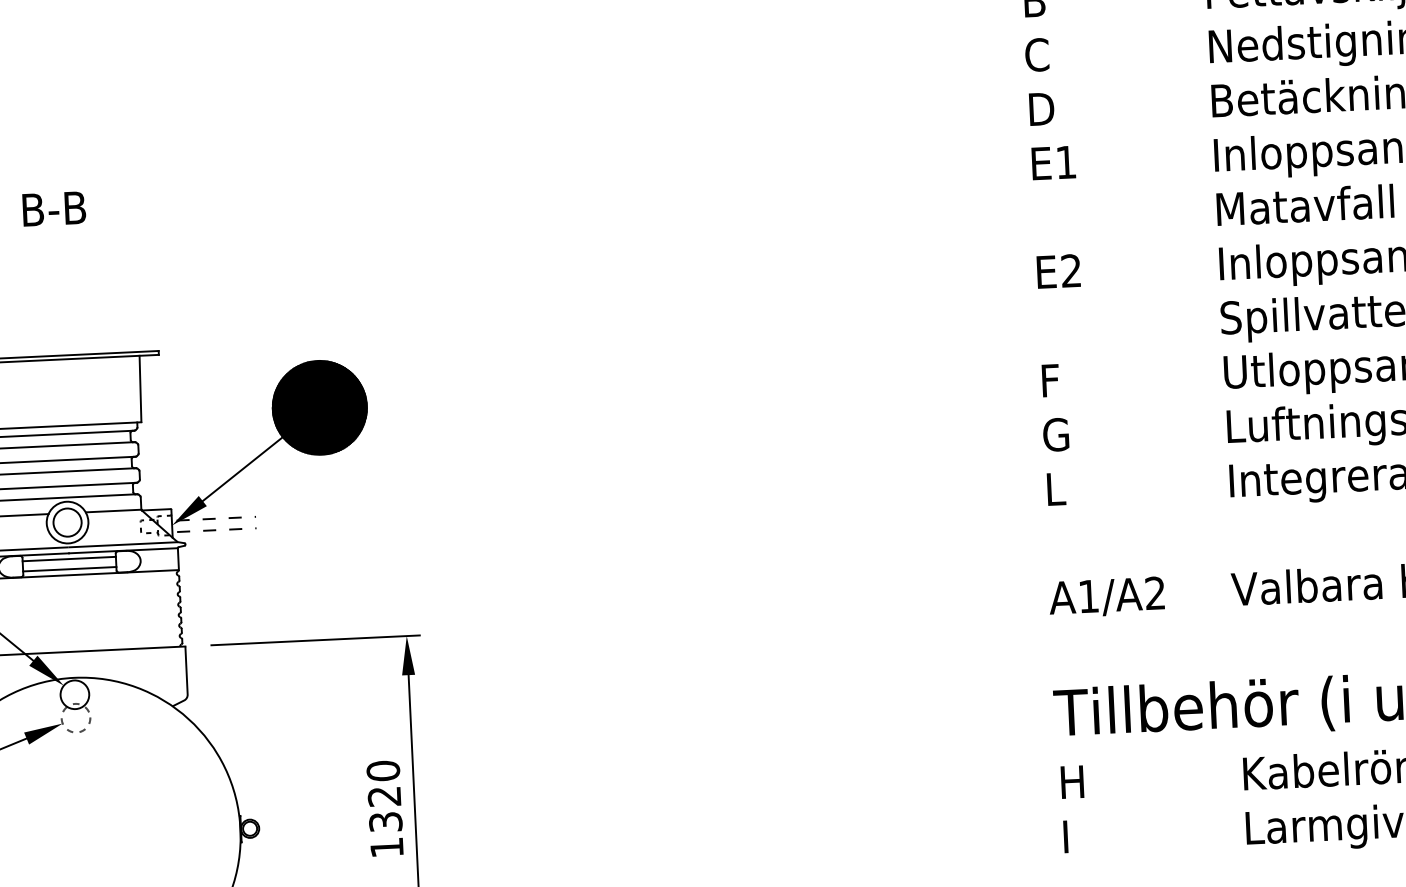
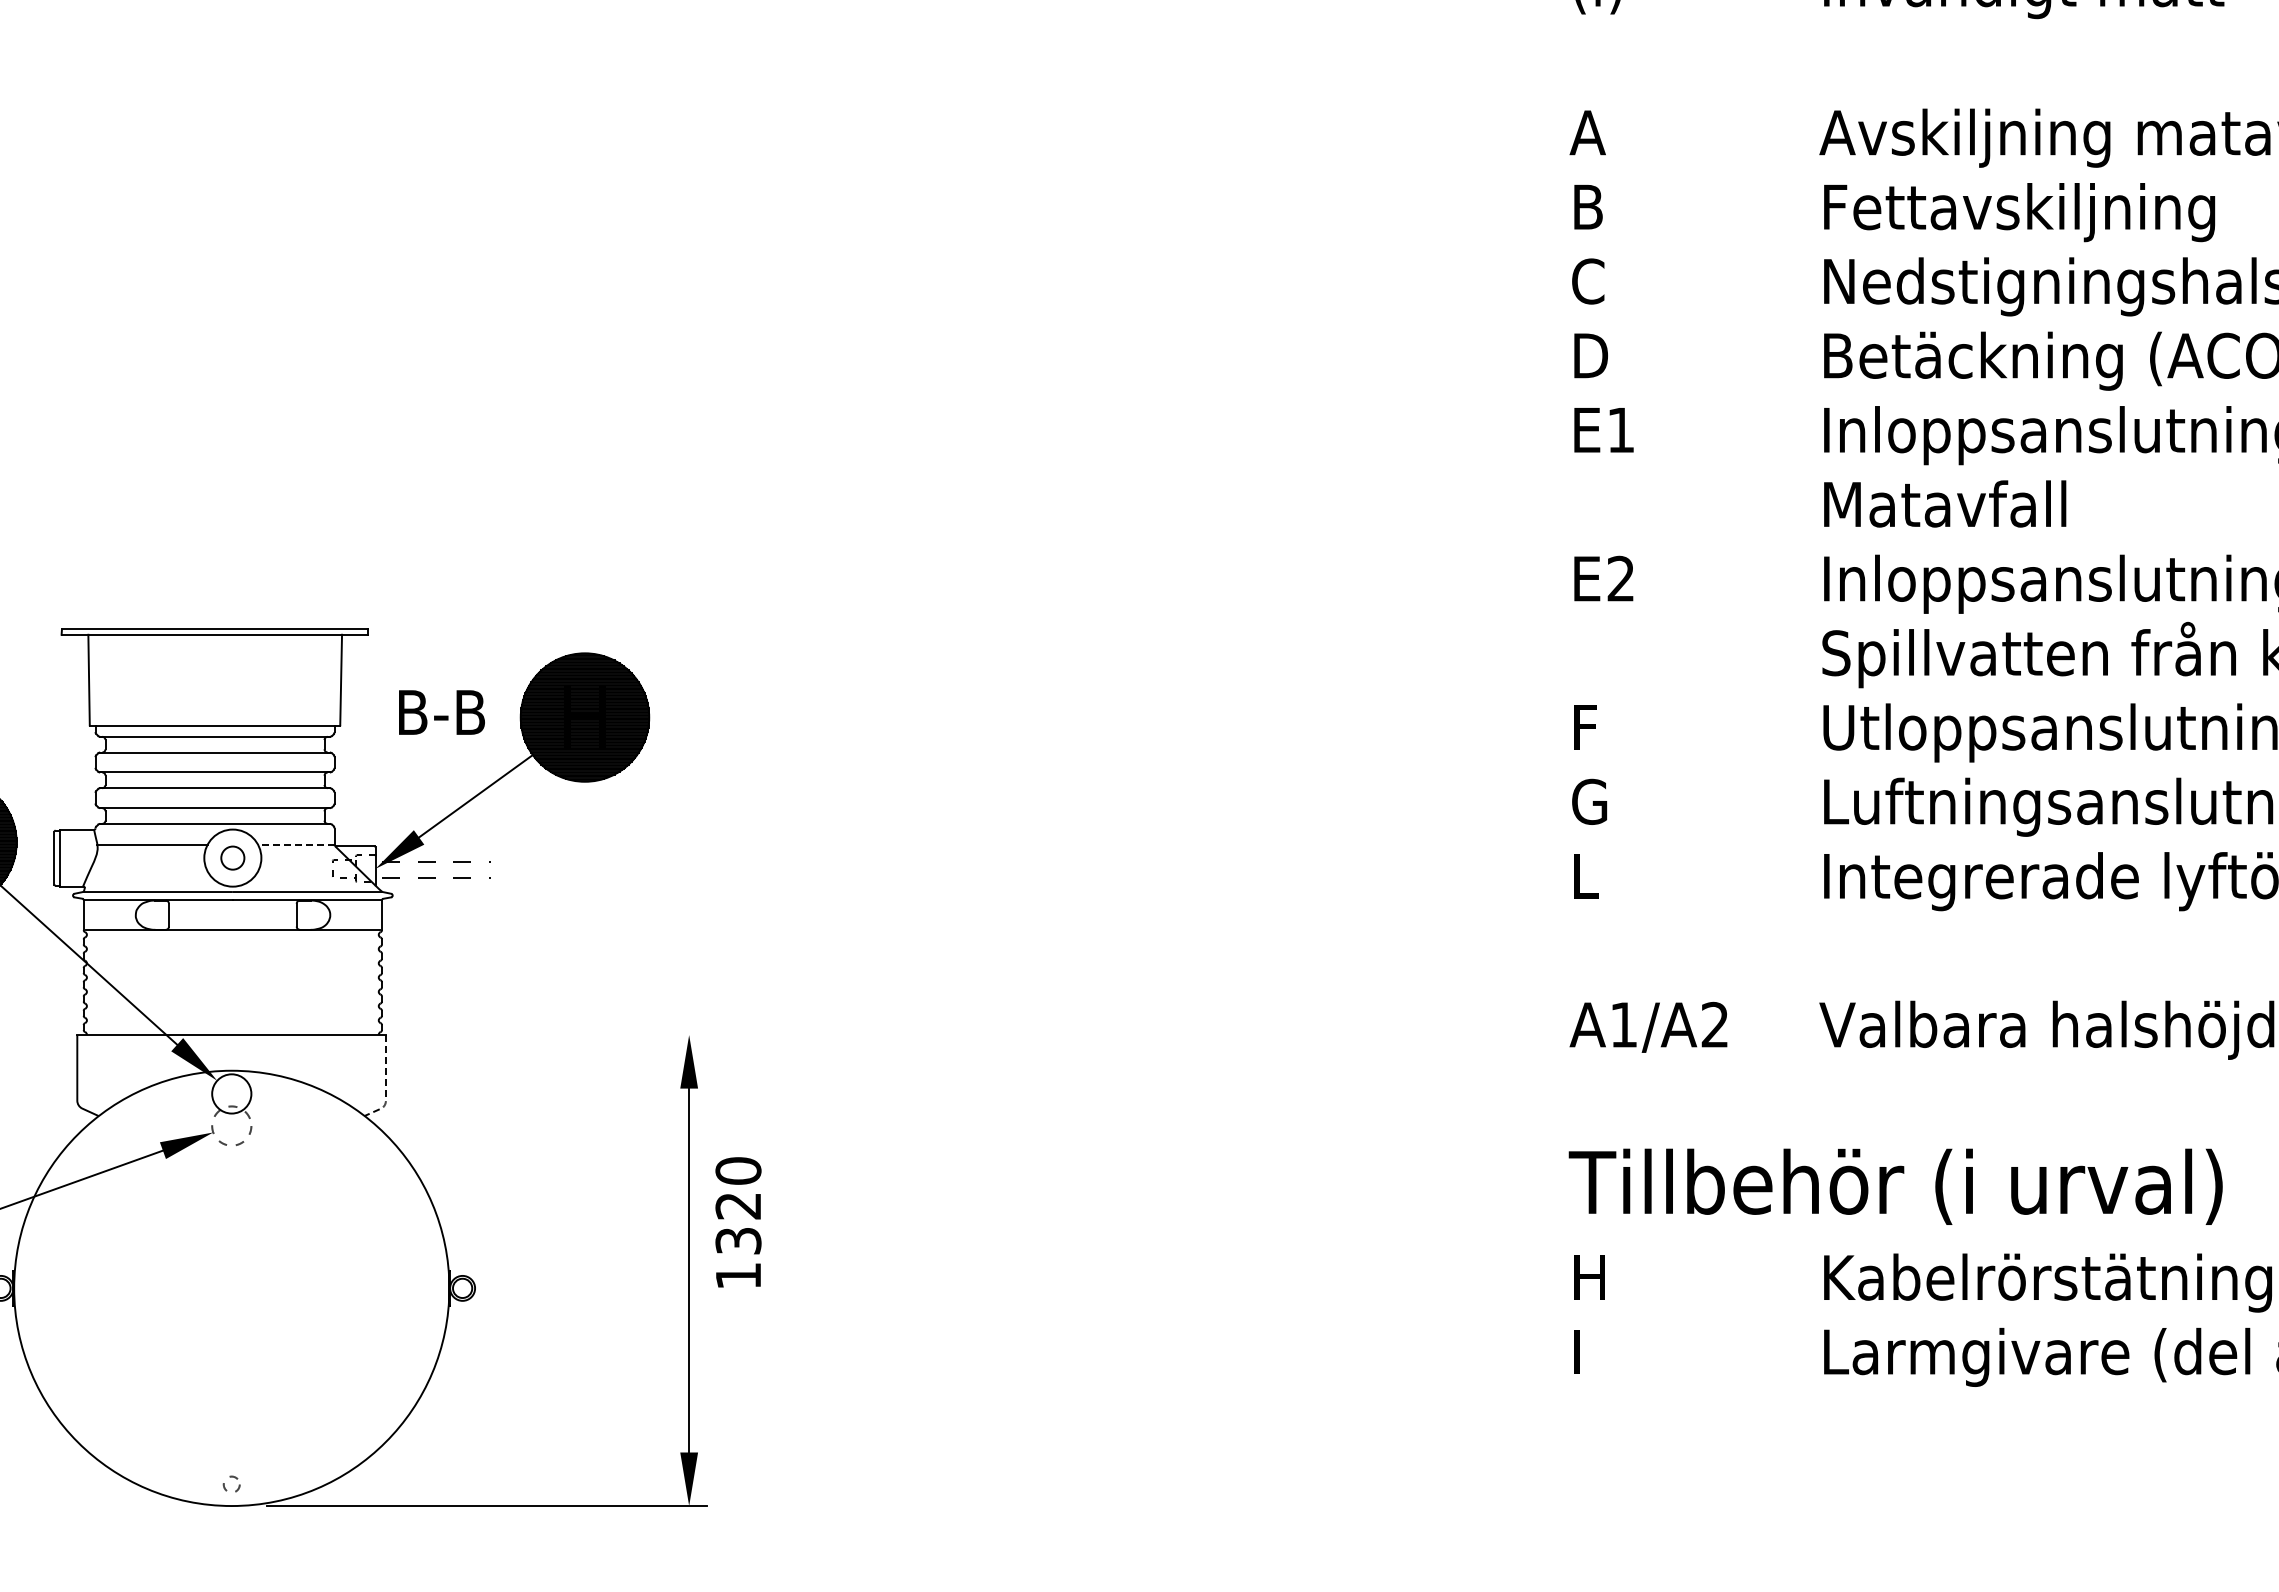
text: (53, 208) -> (441, 712), moved
line: (113, 511) -> (296, 845), solid -> dashed
circle: (67, 522) -> (232, 857), size x0.6
line: (69, 559) -> (232, 908), removed
line: (69, 568) -> (232, 921), removed
line: (315, 640) -> (564, 1035), removed
line: (186, 683) -> (385, 1085), solid -> dashed
text: (385, 808) -> (738, 1222), moved

